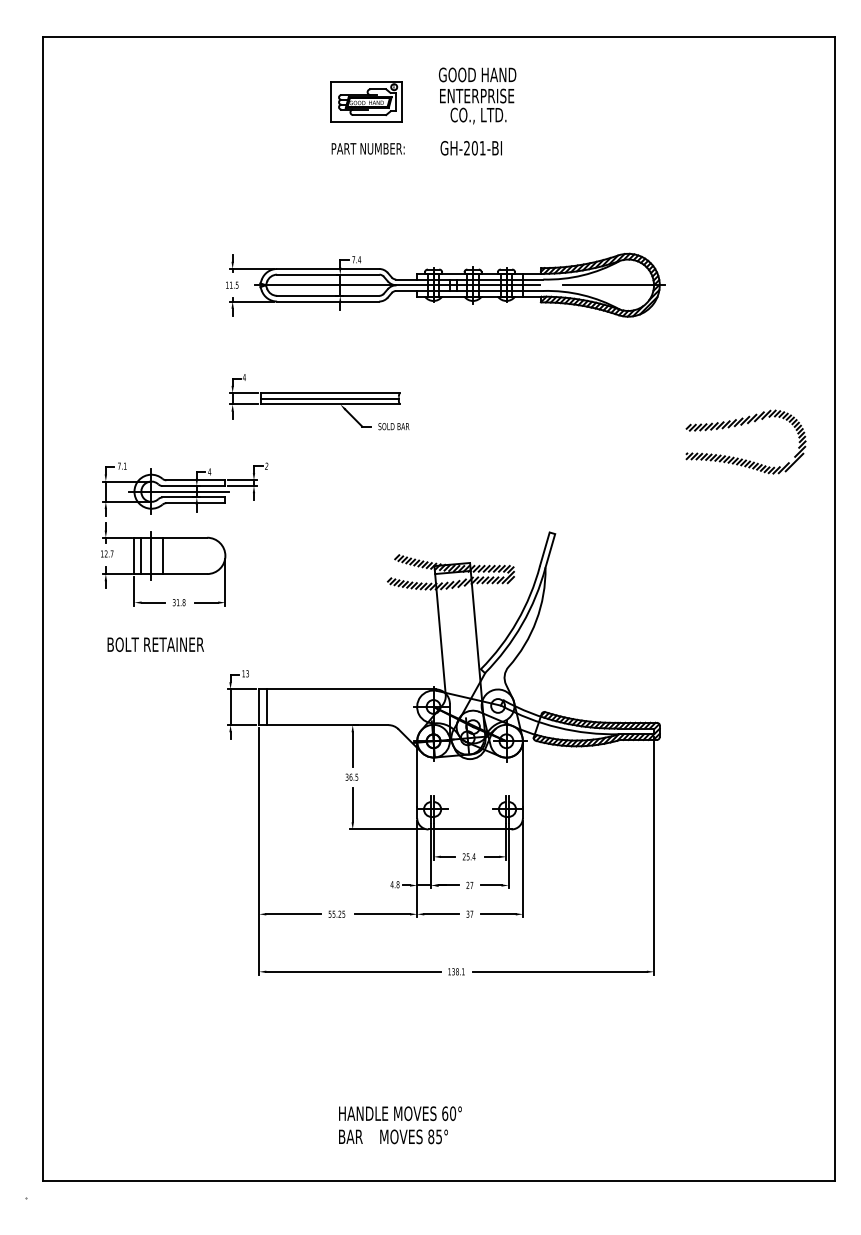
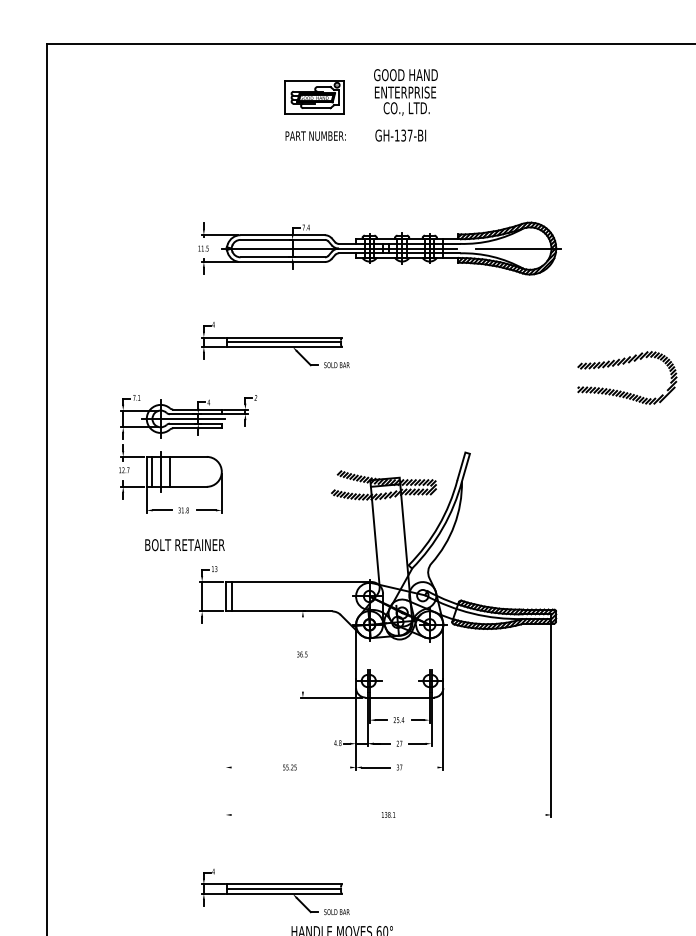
text: (474, 147) -> (403, 134), GH-201-BI -> GH-137-BI
part: (184, 534) -> (188, 454), moved
text: (155, 644) -> (184, 544), moved
line: (352, 749) -> (302, 631), removed
line: (352, 805) -> (302, 677), removed
line: (259, 850) -> (226, 714), removed
line: (293, 914) -> (254, 767), removed
line: (382, 914) -> (327, 767), removed
line: (498, 914) -> (423, 767), removed
line: (353, 971) -> (303, 814), removed
line: (559, 971) -> (473, 814), removed
part: (319, 1065) -> (275, 892), added

